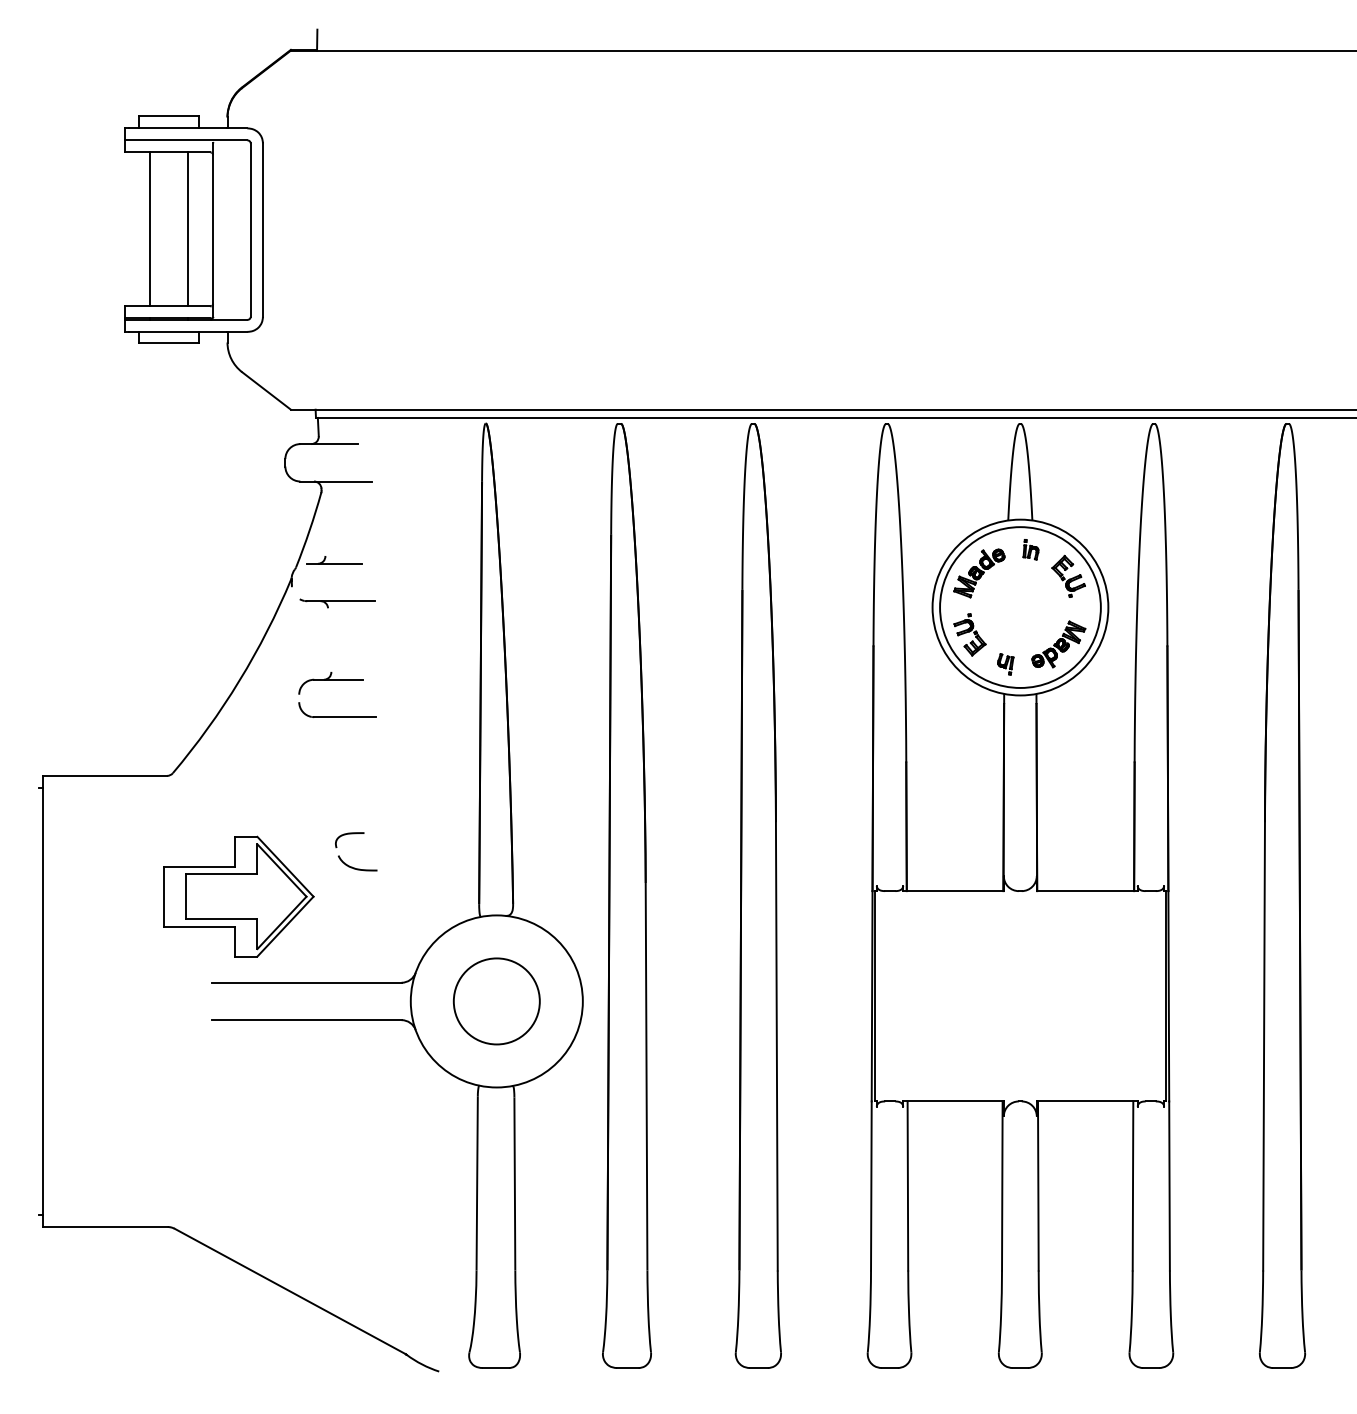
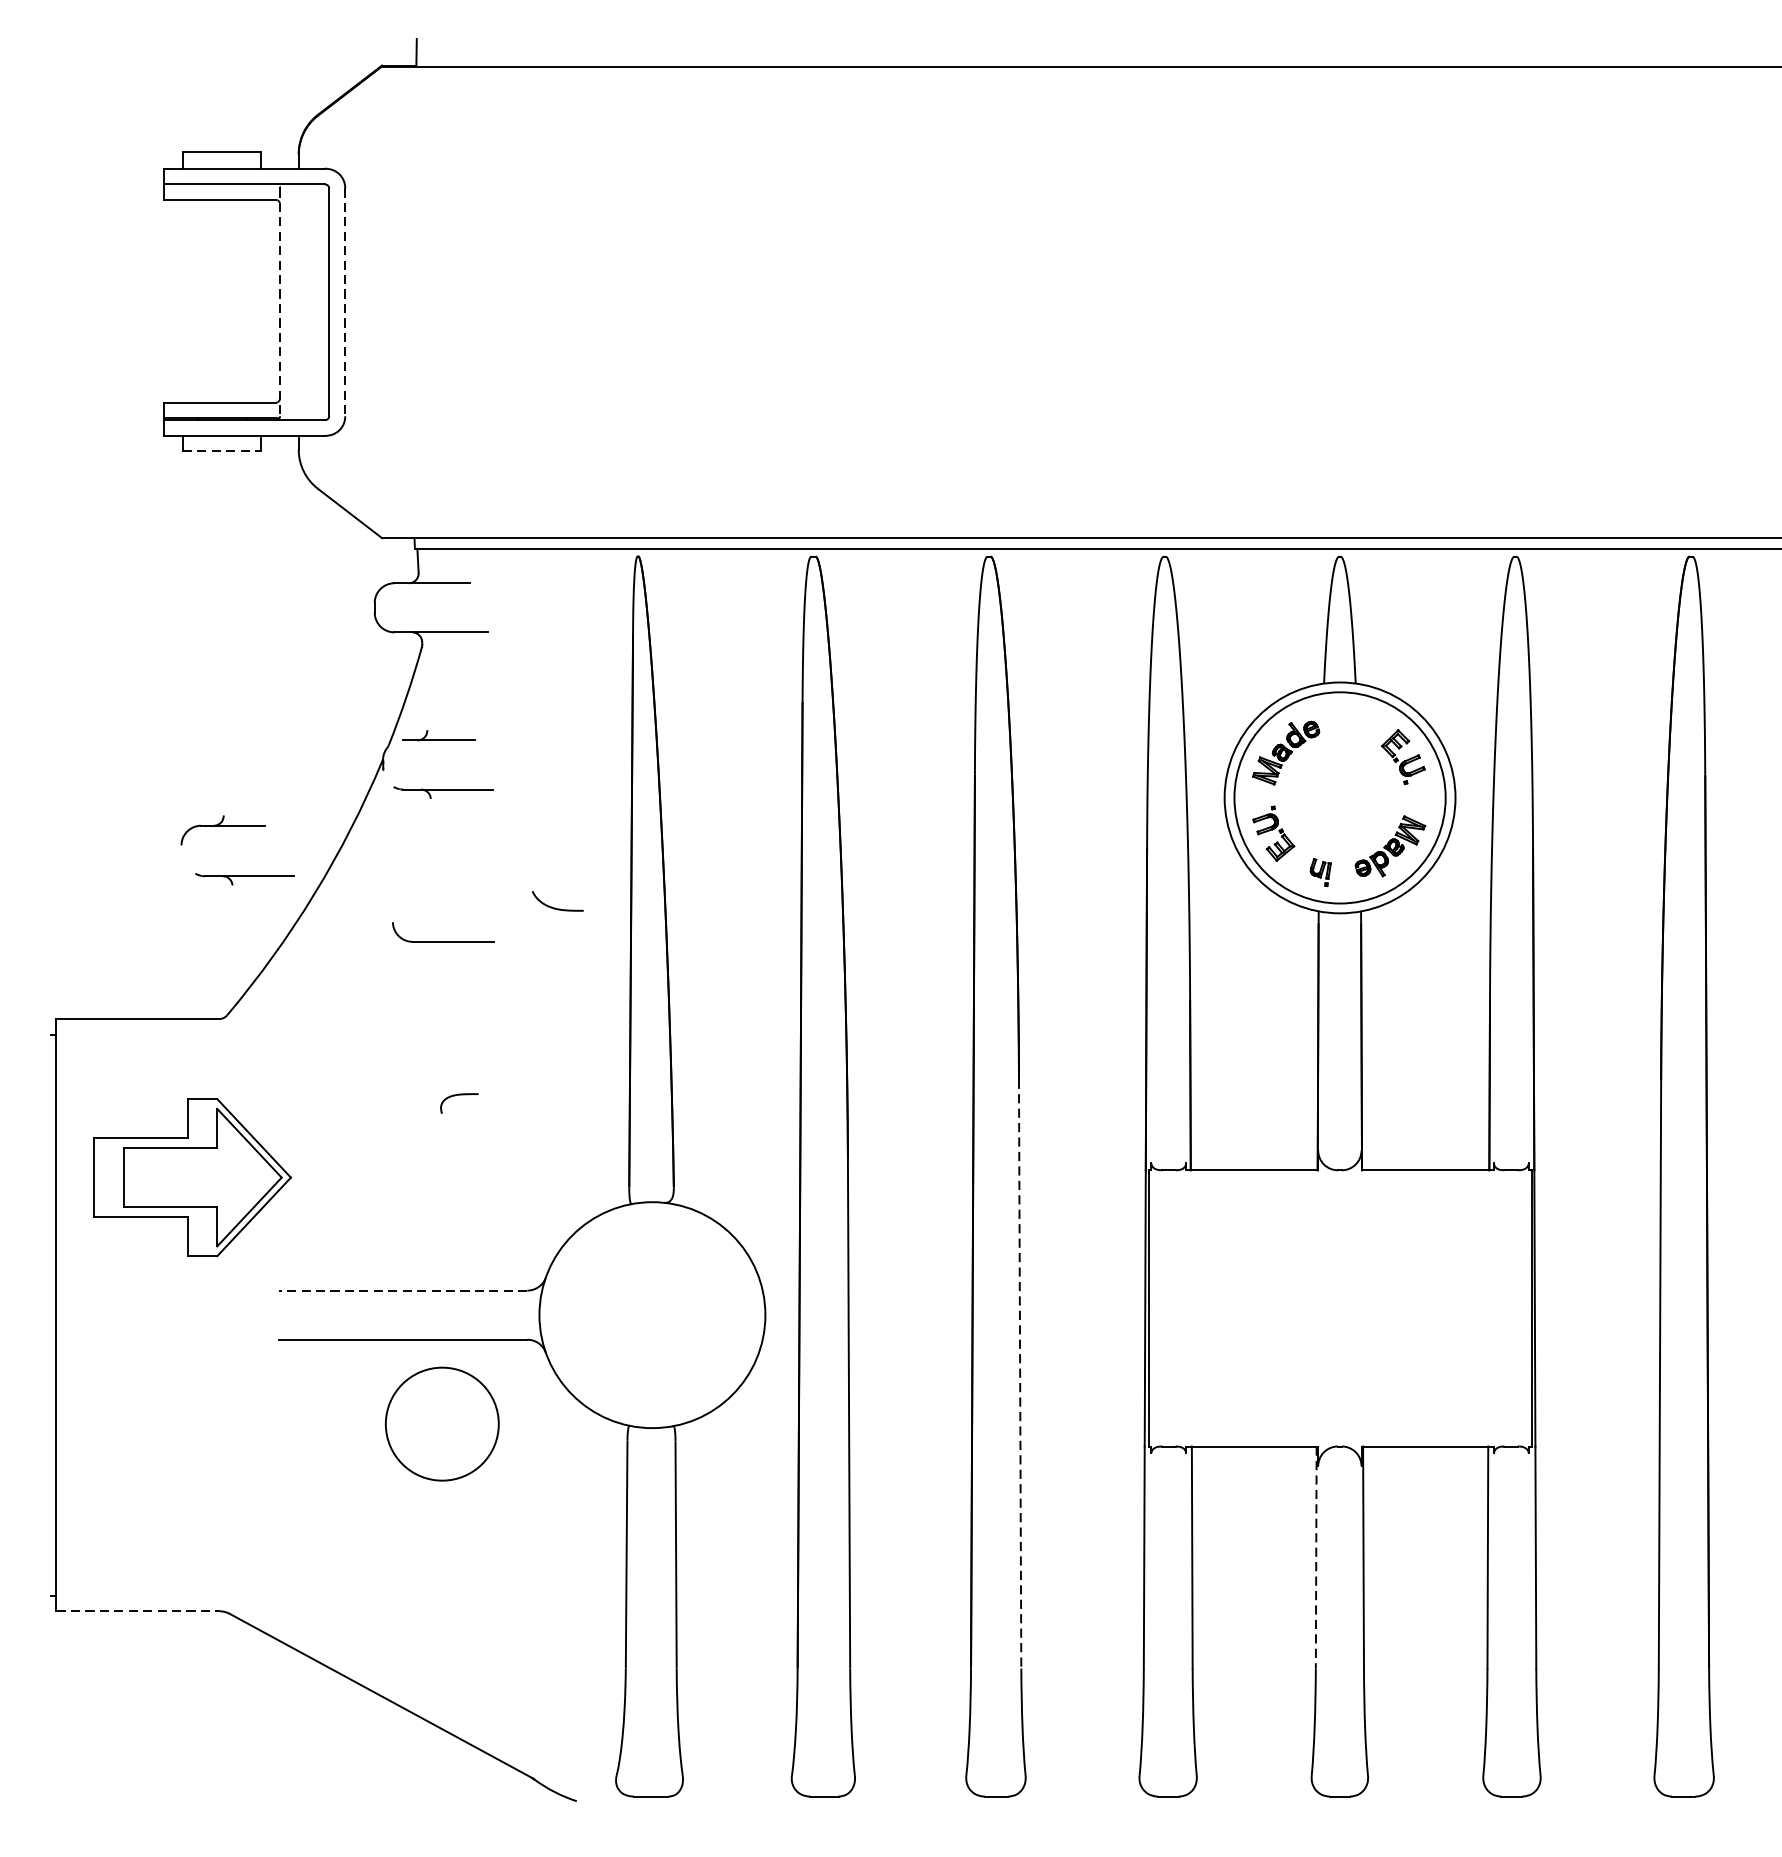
line: (150, 229) -> (197, 301), removed
line: (187, 229) -> (246, 301), removed
line: (213, 230) -> (280, 302), solid -> dashed
line: (262, 230) -> (344, 302), solid -> dashed
line: (169, 343) -> (222, 451), solid -> dashed
part: (1030, 549) -> (1353, 721), removed
part: (186, 669) -> (244, 879), added
part: (330, 683) -> (222, 830), moved
curve: (355, 867) -> (554, 906), moved
part: (238, 896) -> (192, 1177), moved
line: (307, 982) -> (403, 1290), solid -> dashed
circle: (496, 1001) -> (441, 1424), moved
line: (776, 1046) -> (1019, 1374), solid -> dashed
line: (1002, 1186) -> (1316, 1558), solid -> dashed
line: (105, 1227) -> (138, 1612), solid -> dashed

